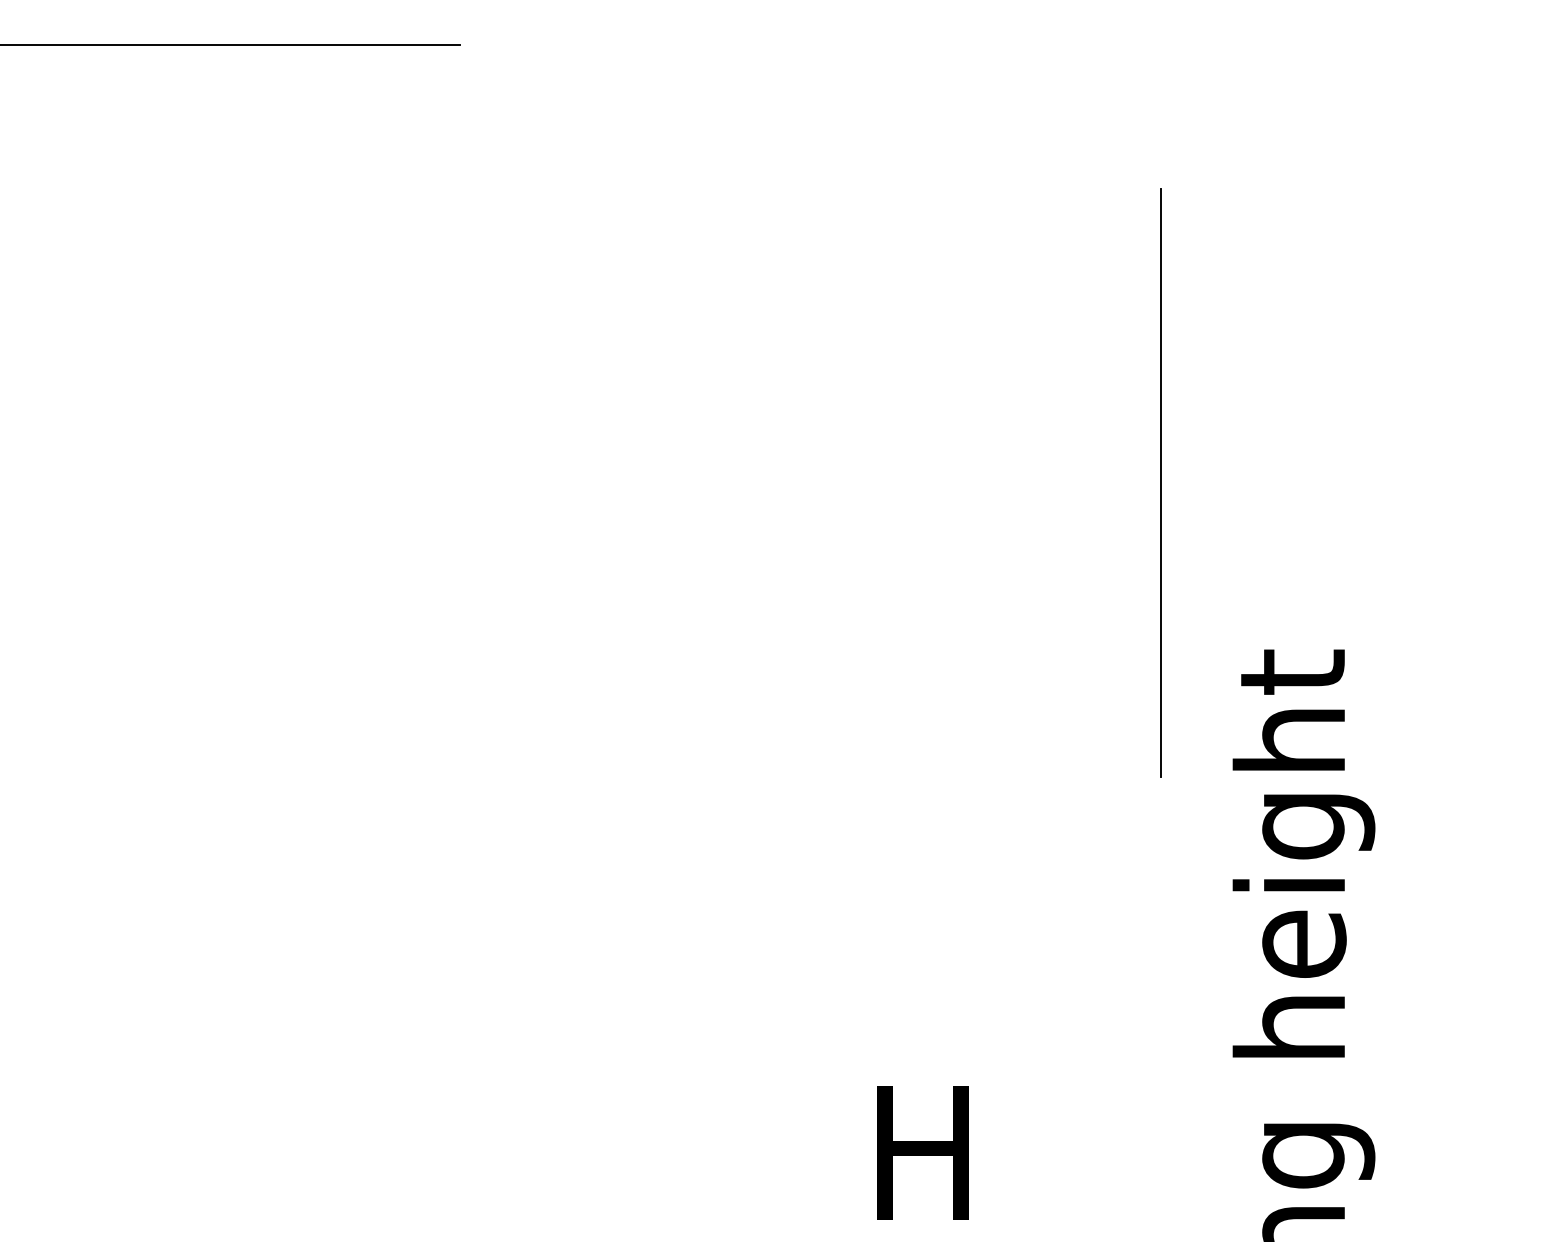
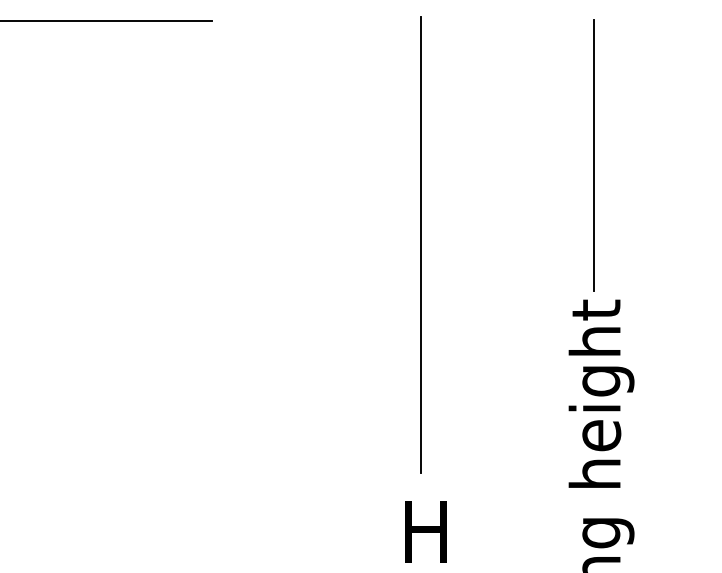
line: (1160, 482) -> (593, 155), moved
line: (913, 529) -> (421, 244), added

